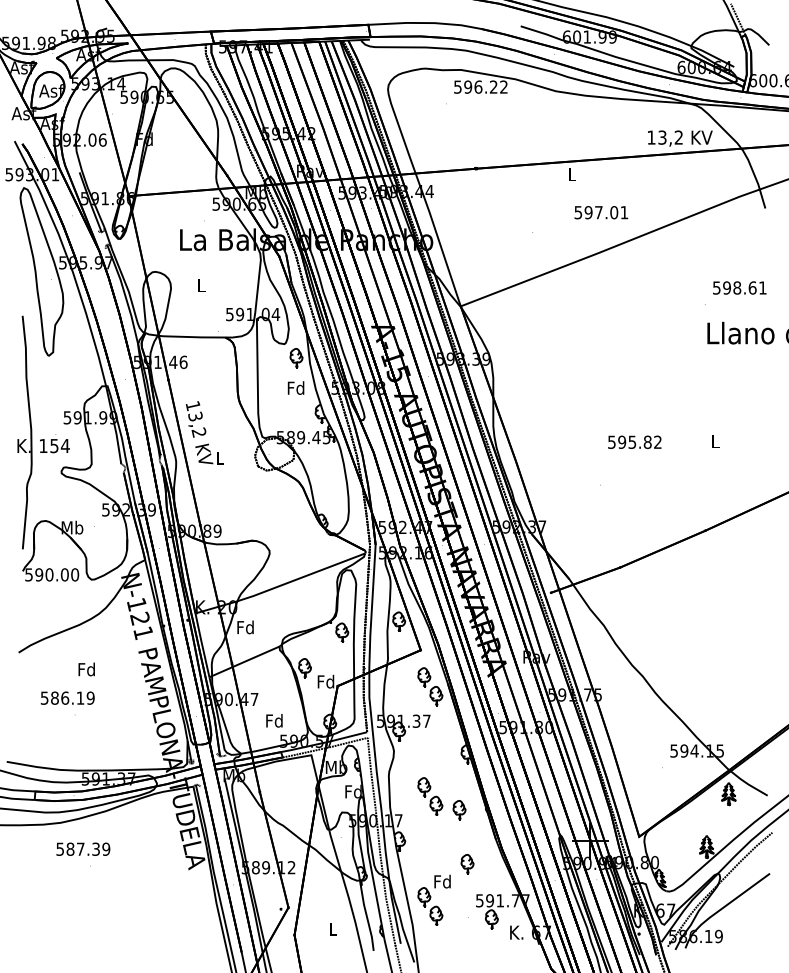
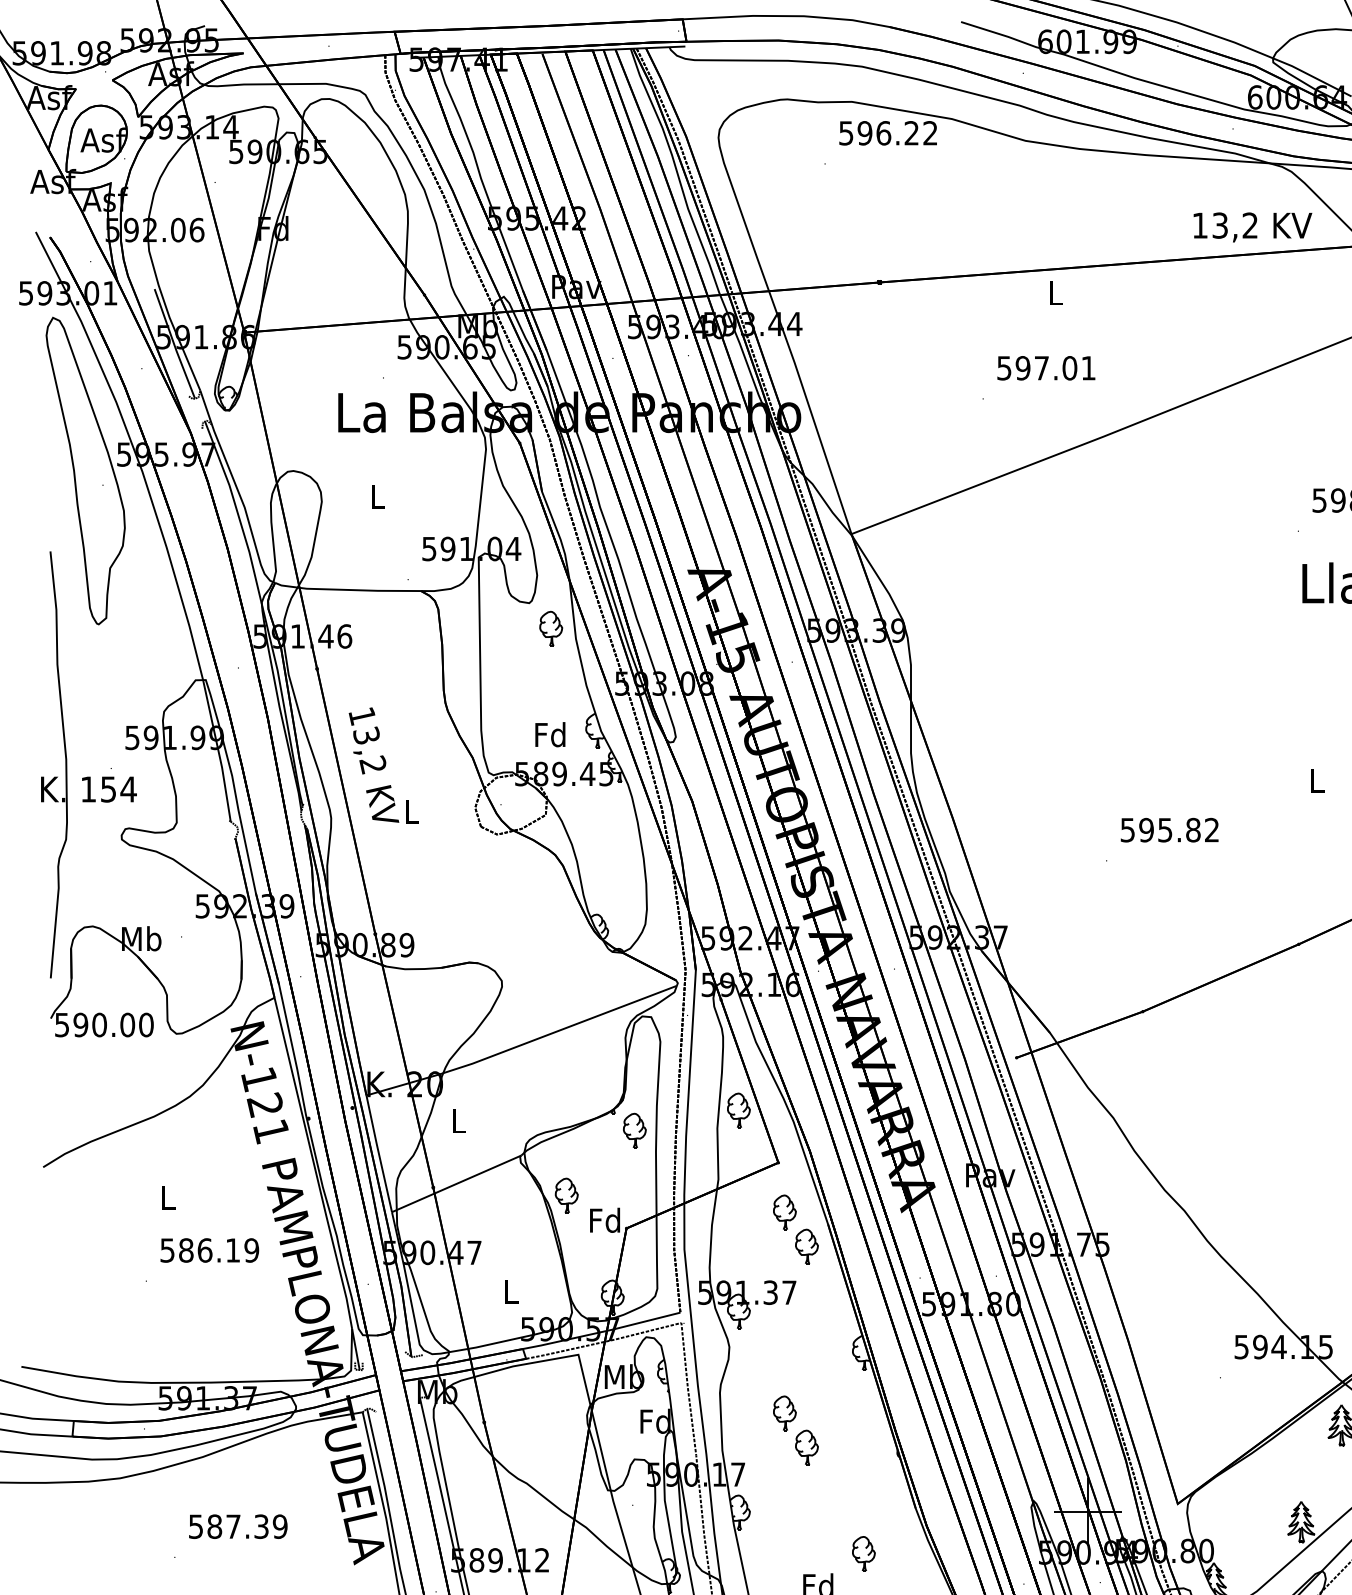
text: (601, 212) -> (1046, 367), moved
text: (295, 387) -> (549, 733), moved
text: (634, 441) -> (1169, 828), moved
text: (245, 627) -> (457, 1121), Fd -> L
text: (86, 669) -> (167, 1198), Fd -> L
text: (67, 697) -> (209, 1249), moved
text: (274, 720) -> (510, 1291), Fd -> L
part: (459, 810) -> (849, 1455), removed
text: (83, 848) -> (238, 1525), moved

